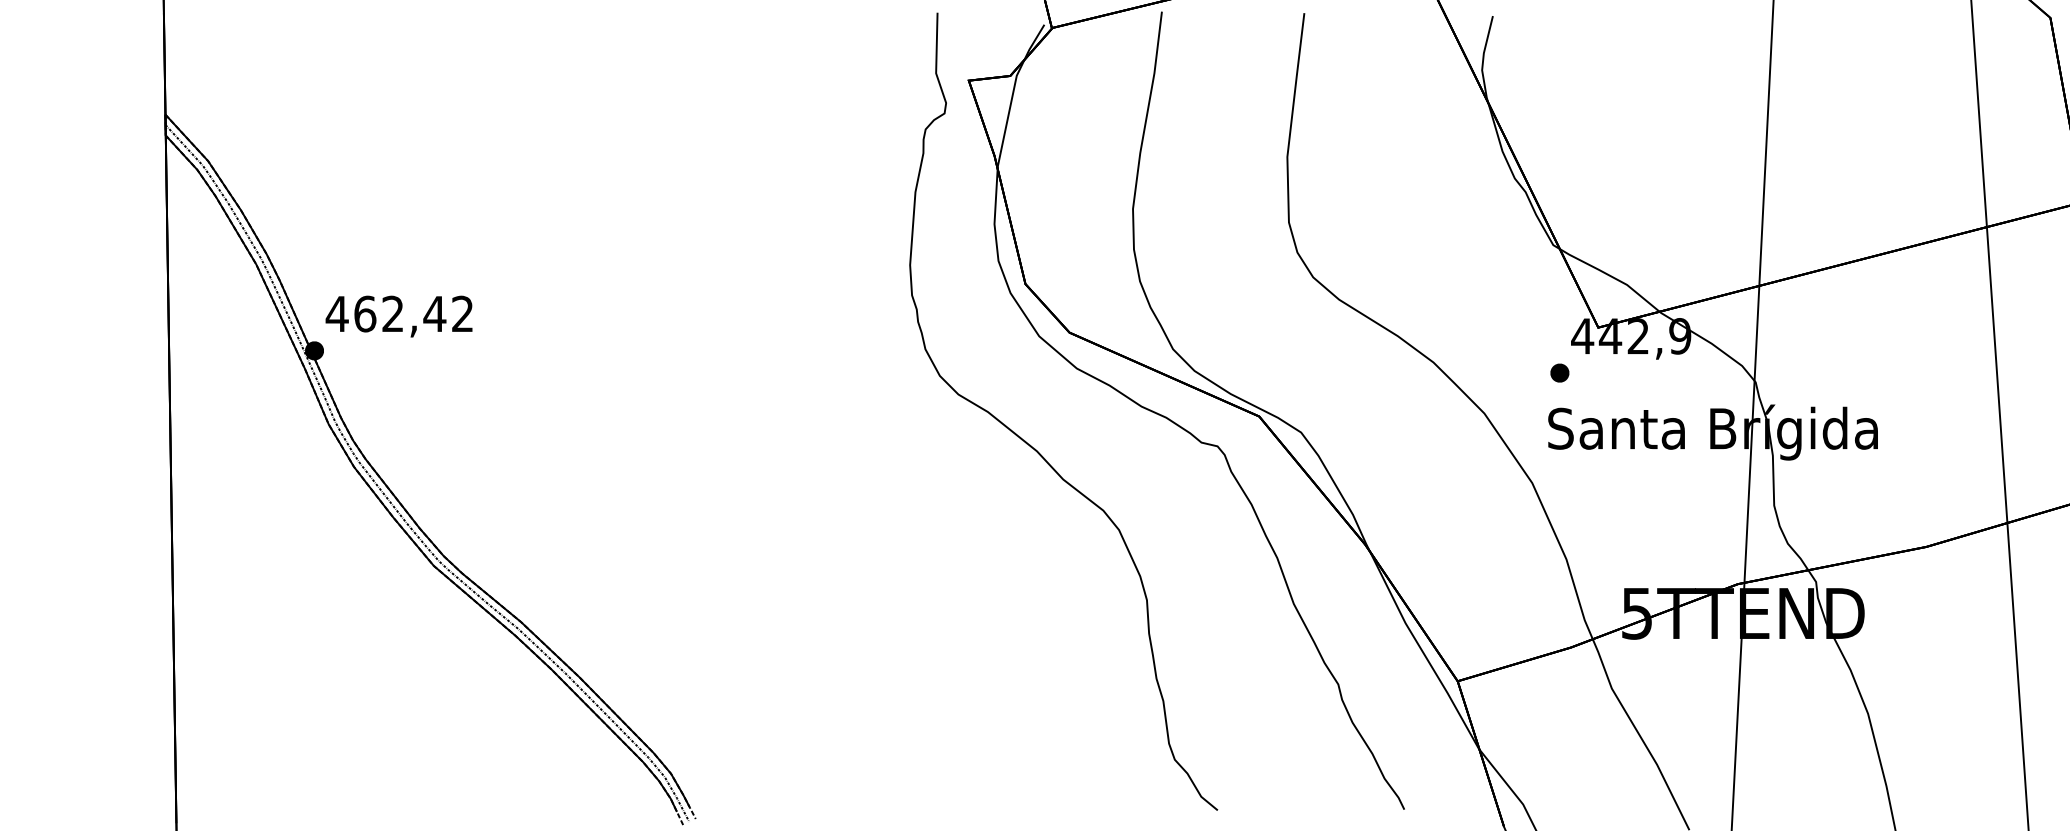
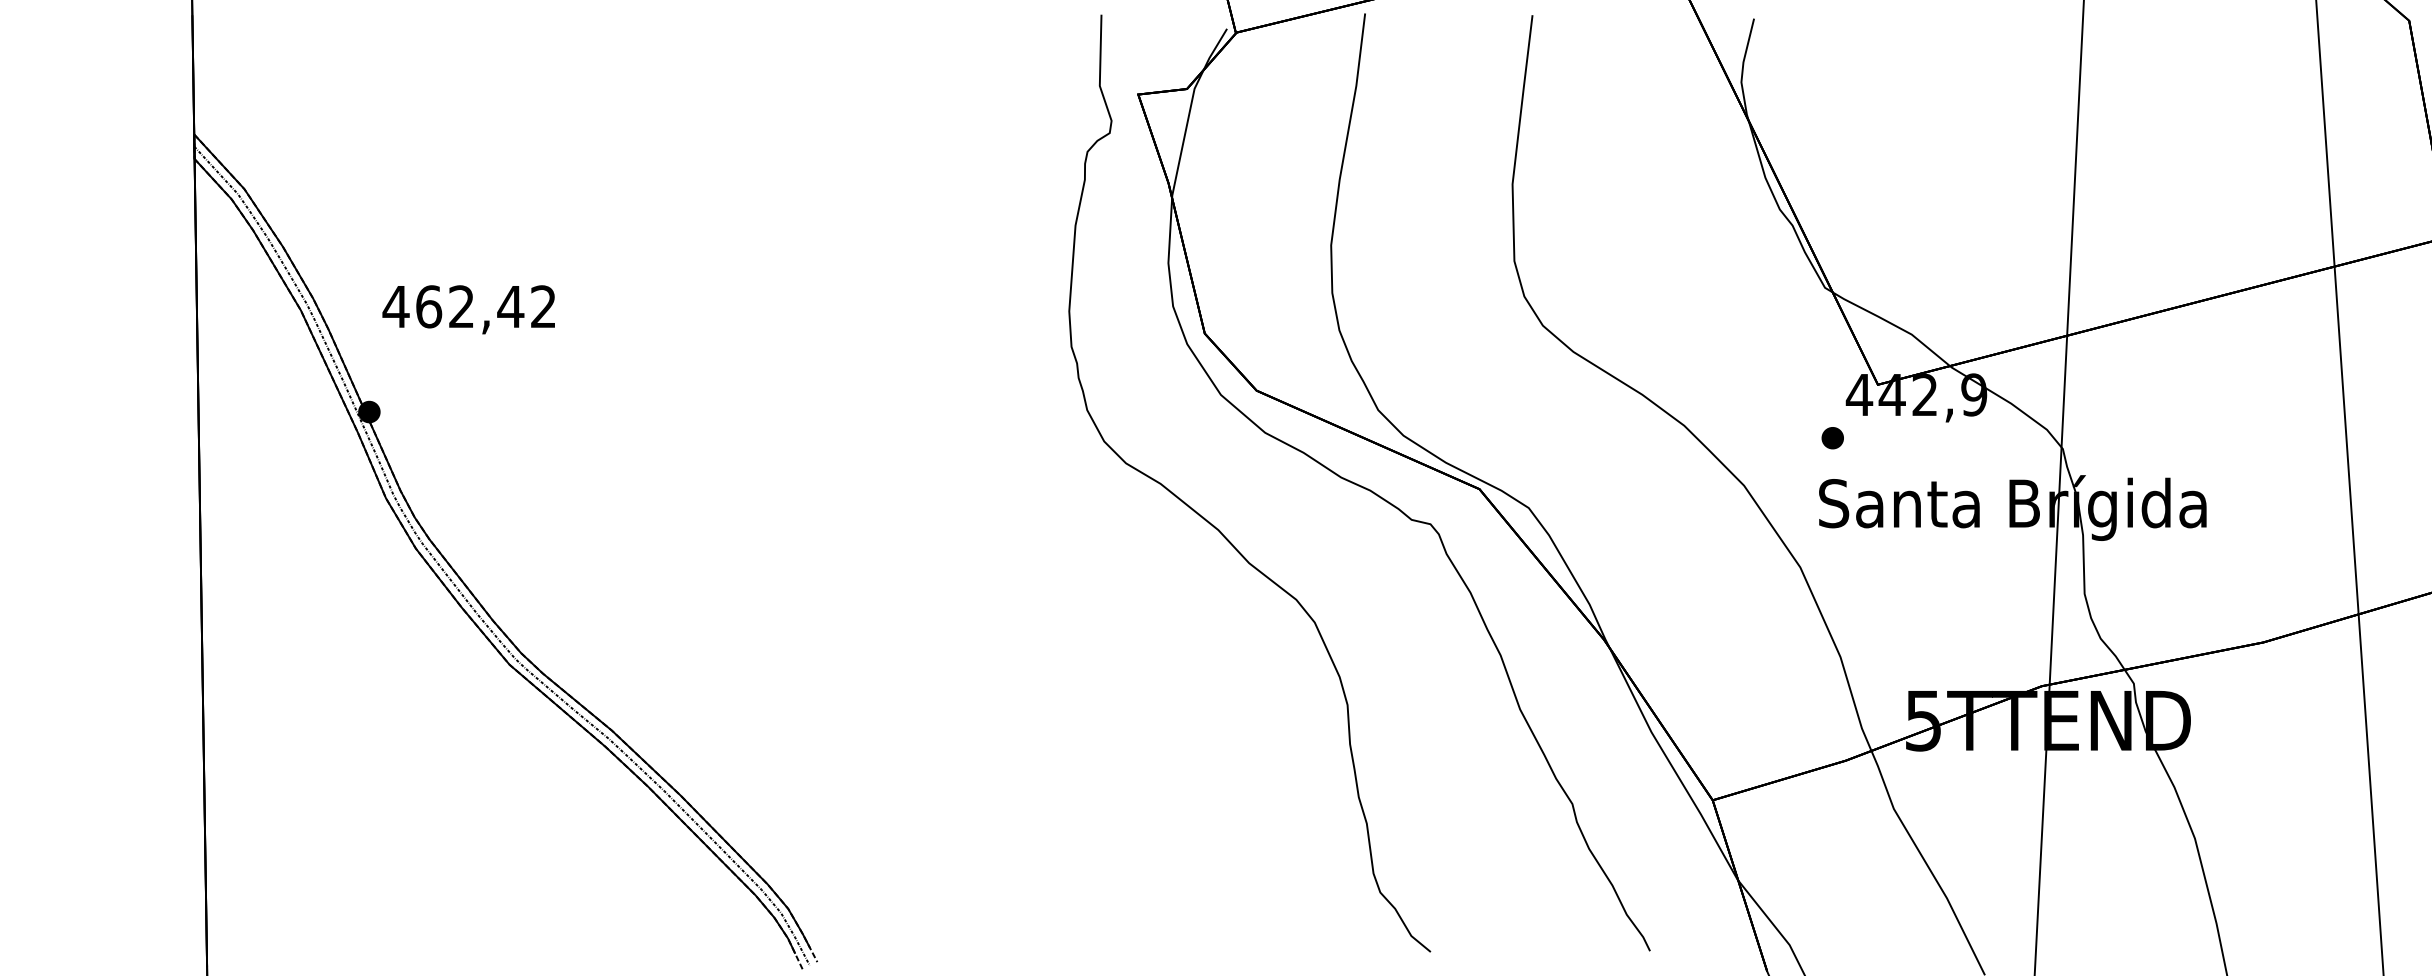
text: (398, 316) -> (468, 309), moved

